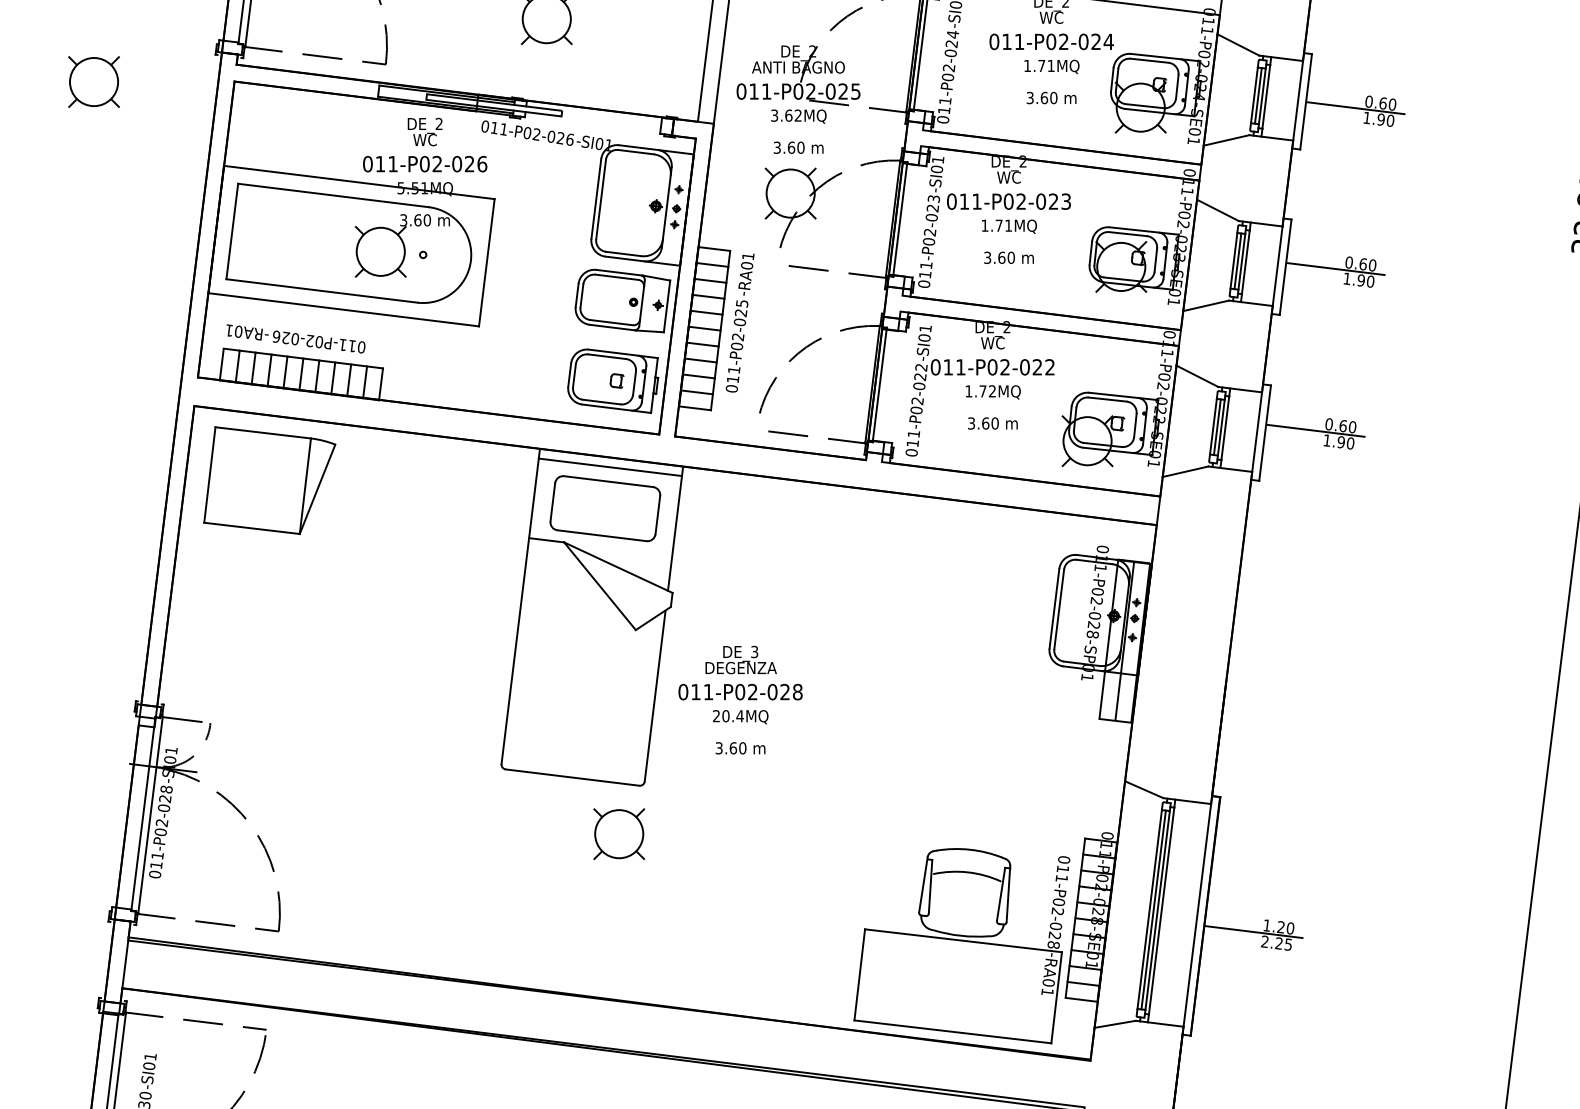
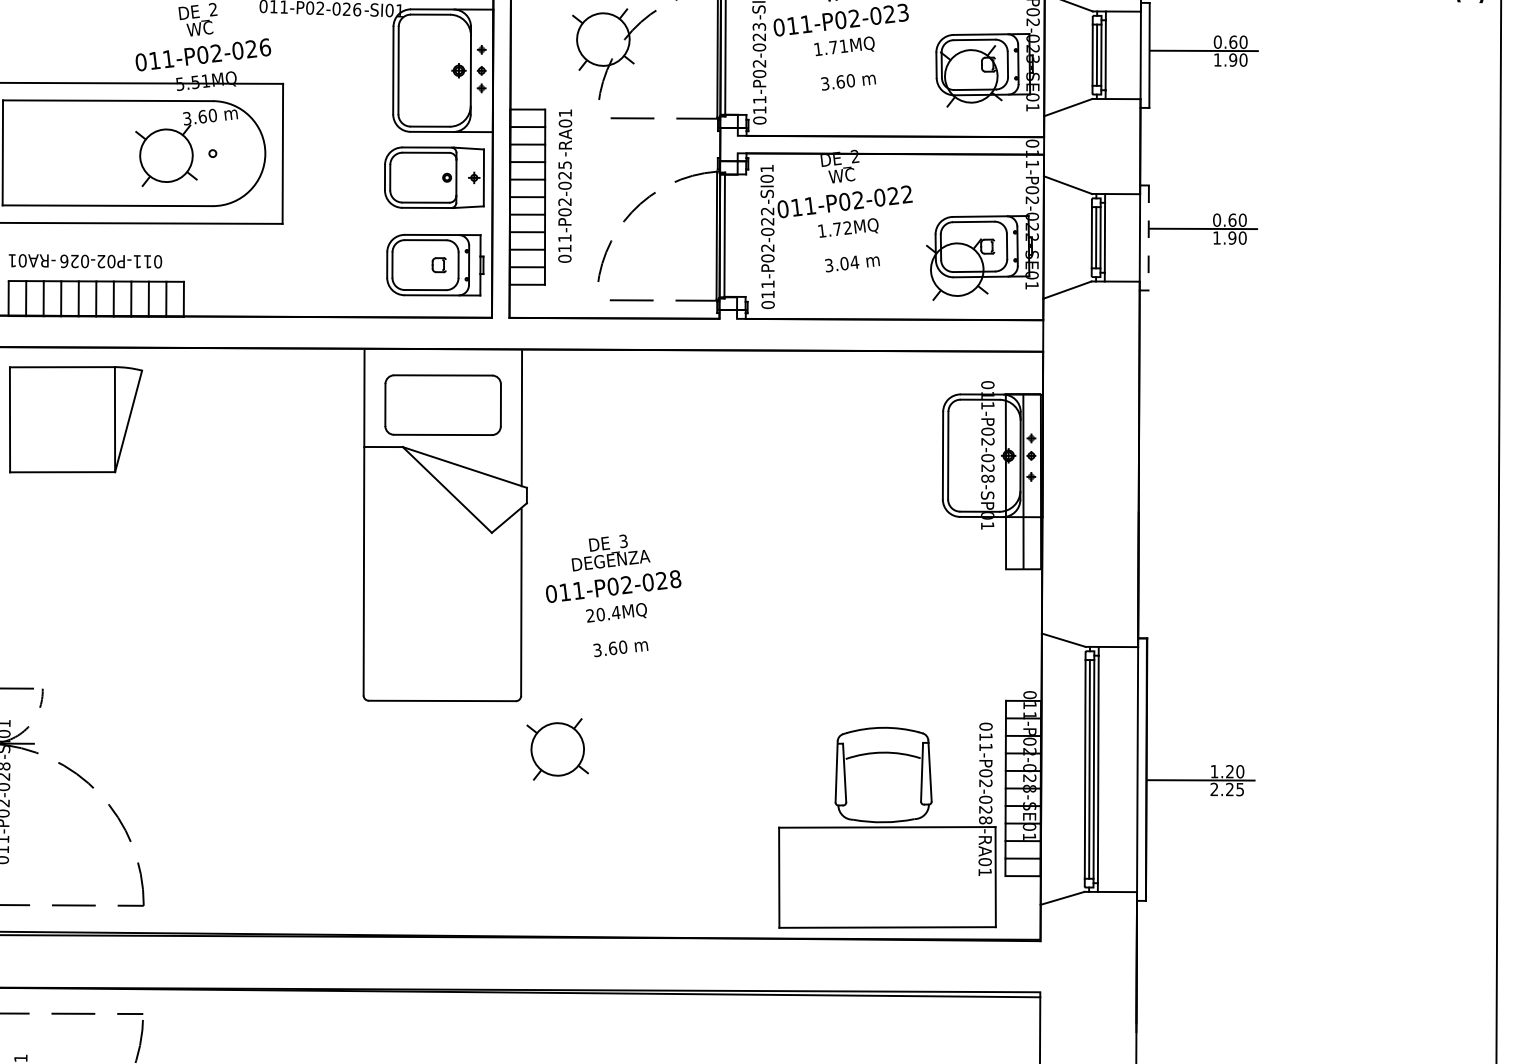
text: (990, 423) -> (849, 263), 3.60 -> 3.04
line: (1265, 433) -> (1149, 238), solid -> dashed
line: (610, 467) -> (443, 359), removed
part: (619, 834) -> (558, 749), moved

